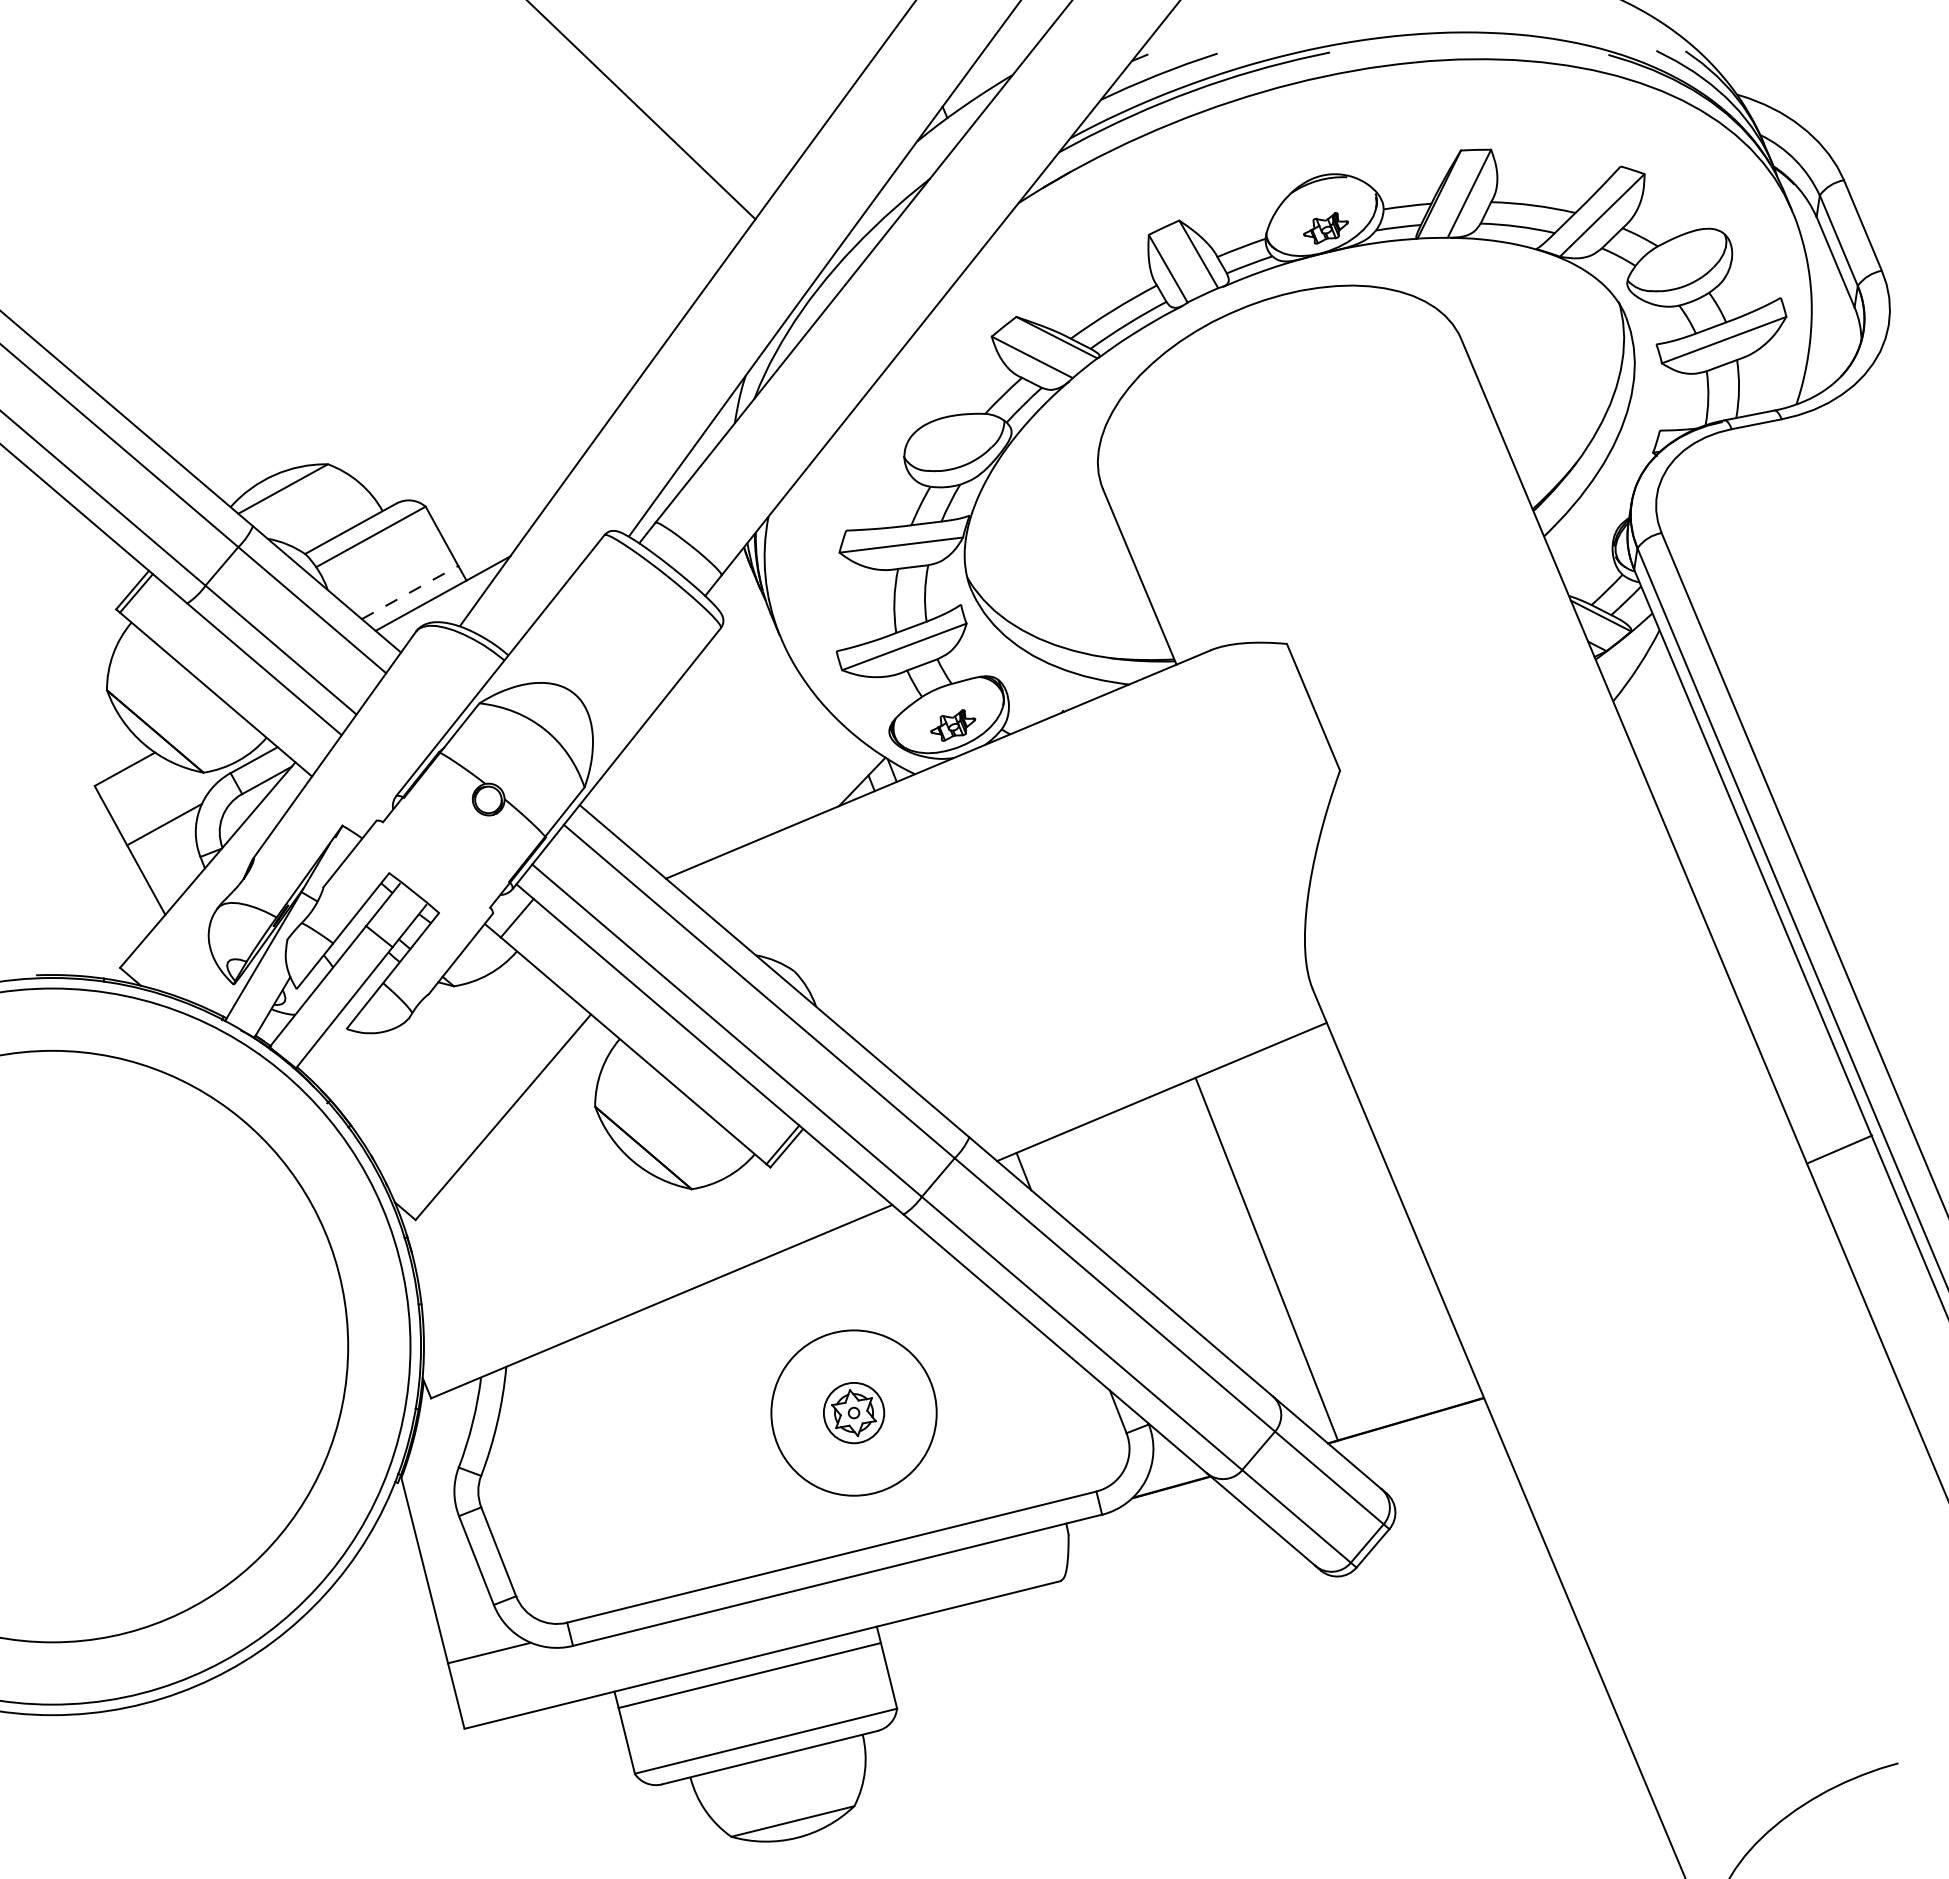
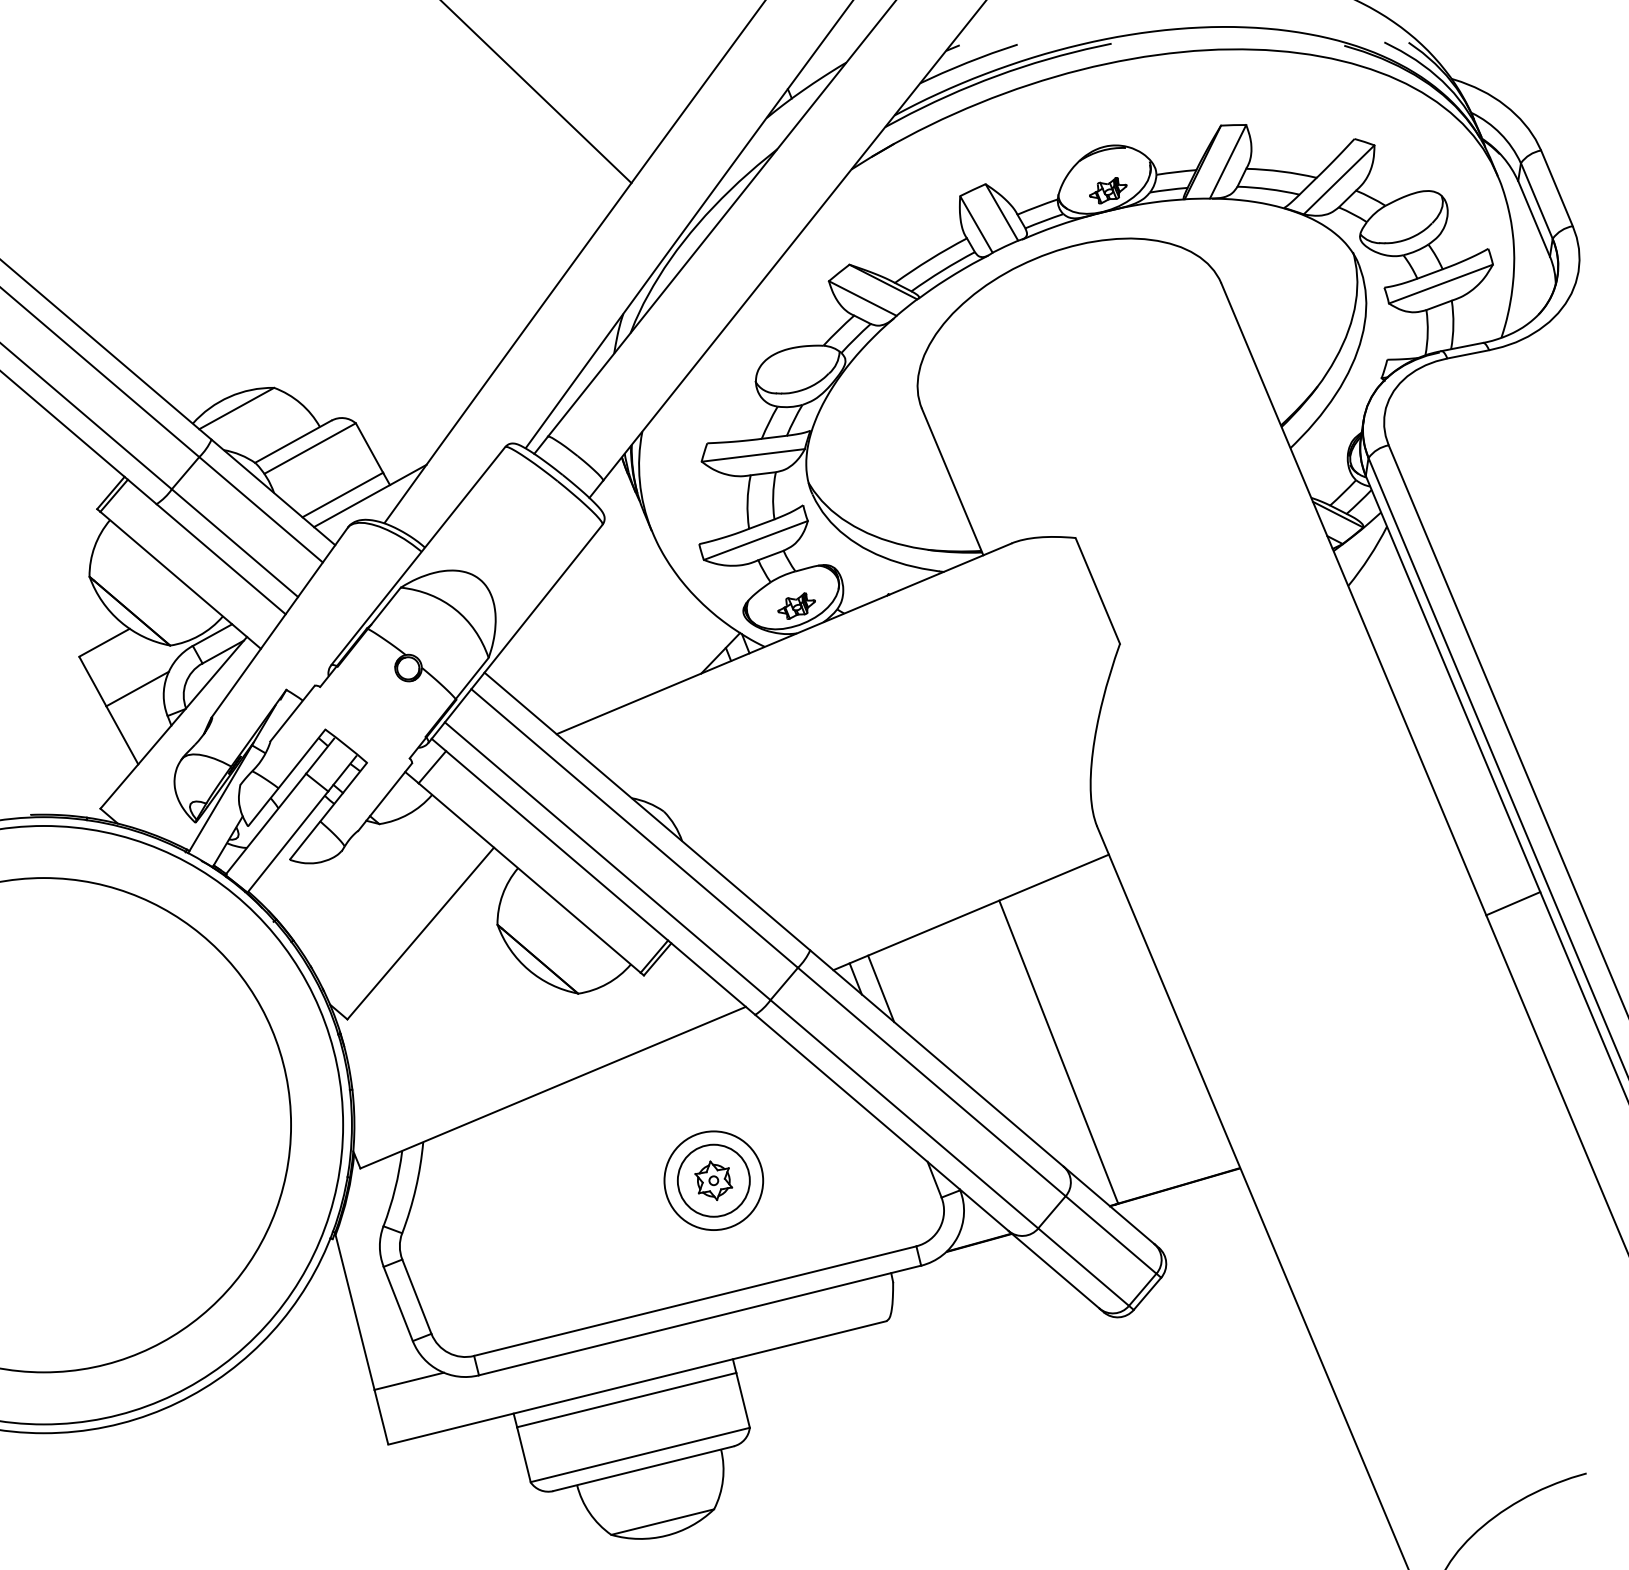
line: (410, 592) -> (343, 495), dashed -> solid
line: (1839, 1149) -> (1513, 903), moved
line: (1053, 1183) -> (880, 988), added
circle: (853, 1412) -> (713, 1180), size x1.43
circle: (854, 1413) -> (714, 1181), size x0.71

